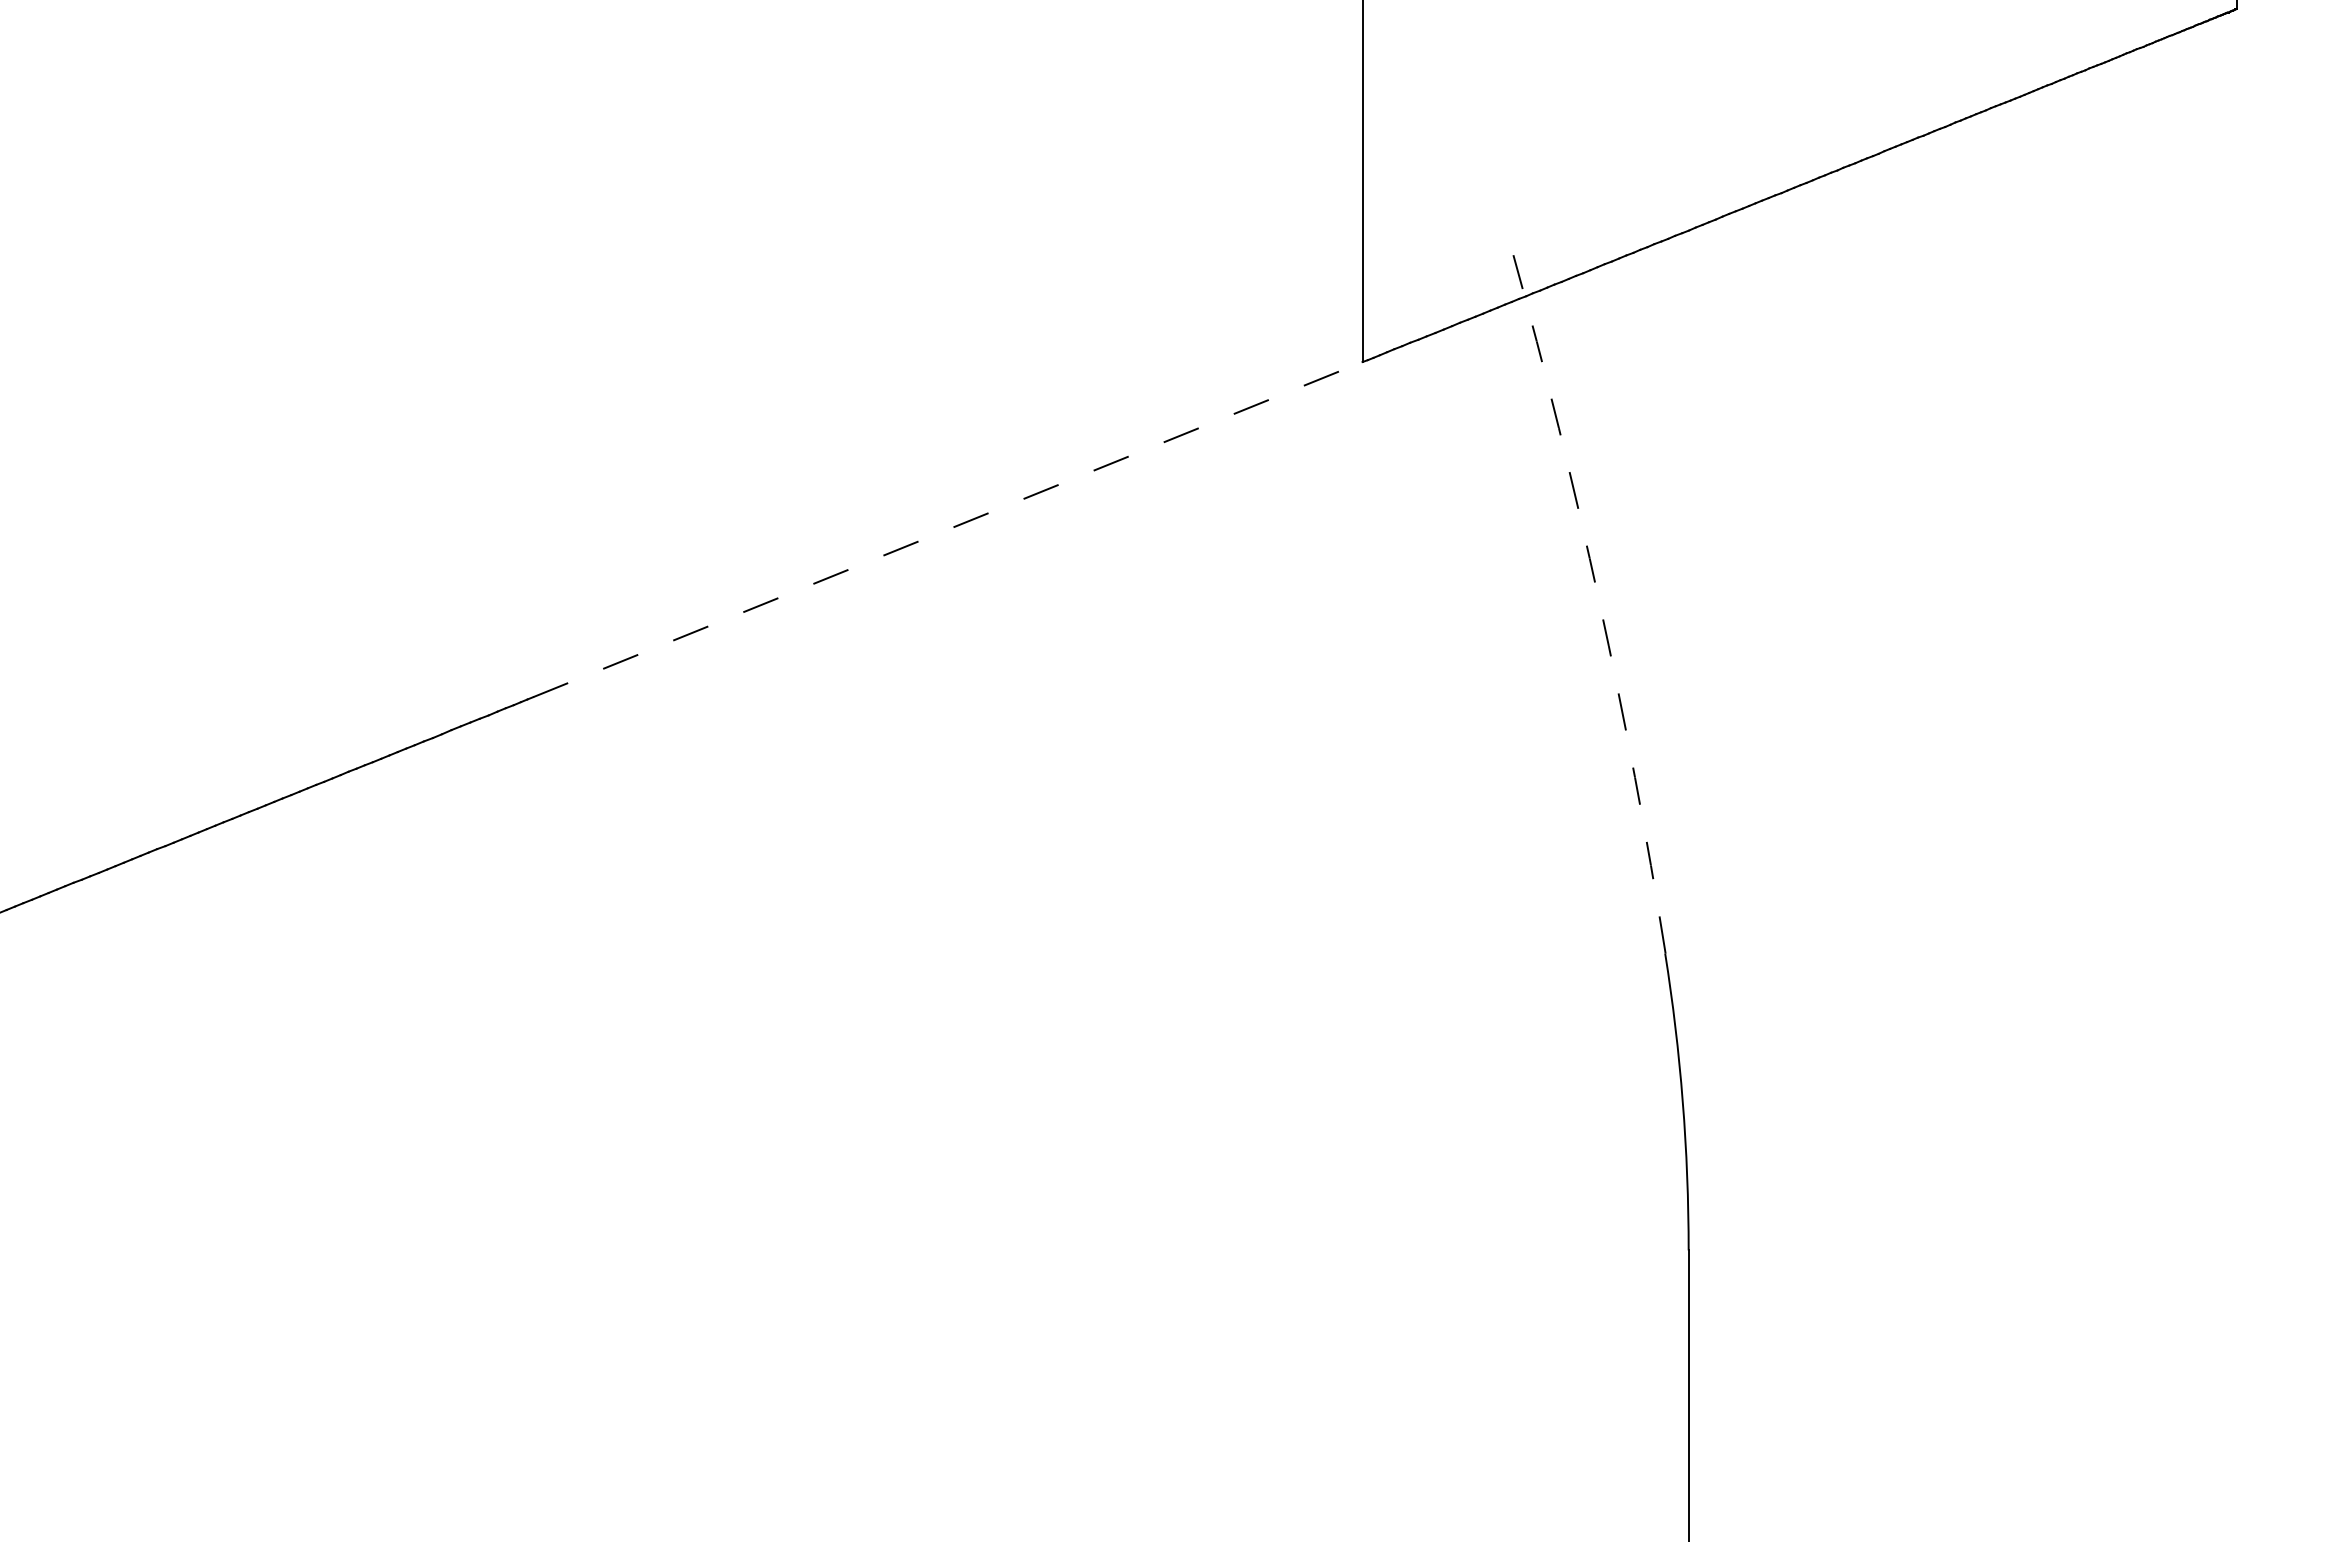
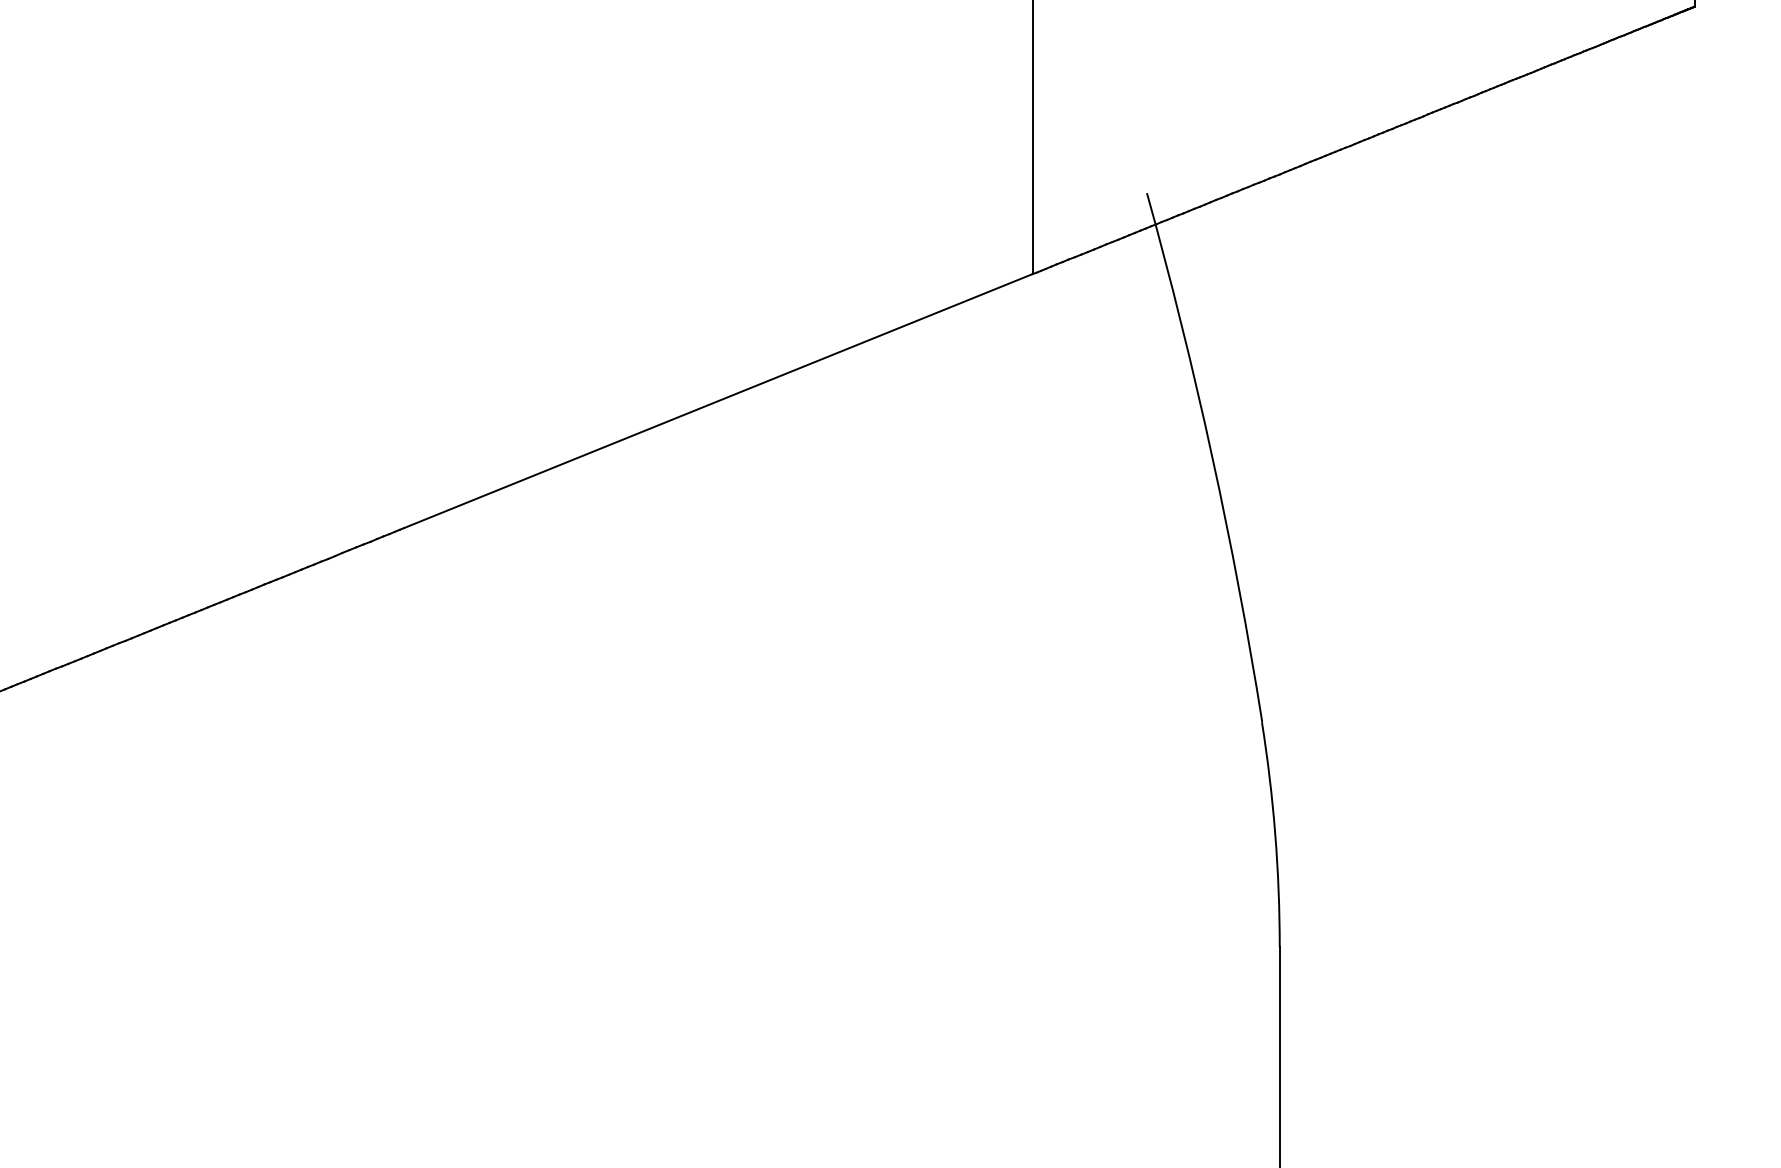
line: (948, 529) -> (718, 400), dashed -> solid
arc: (1599, 602) -> (1212, 456), dashed -> solid

